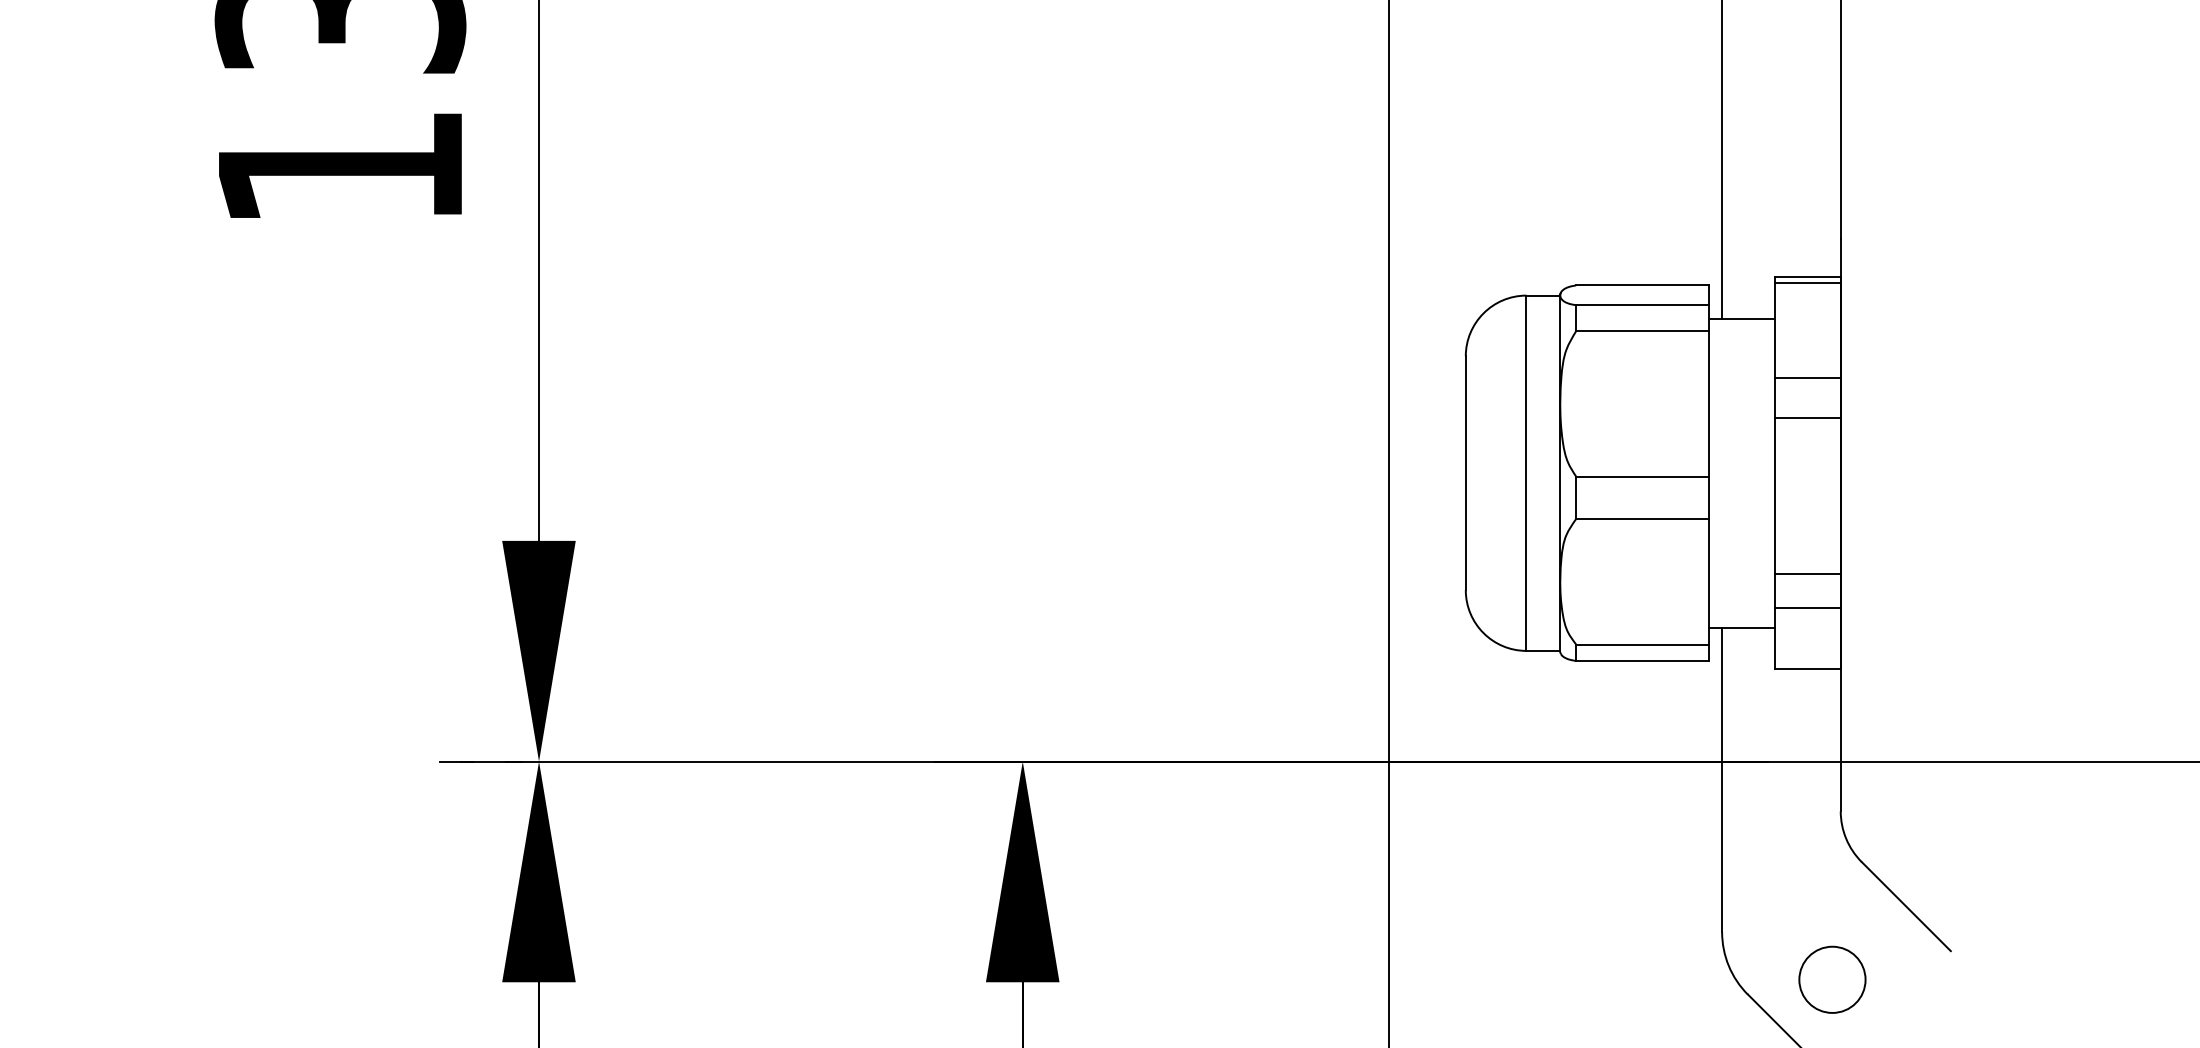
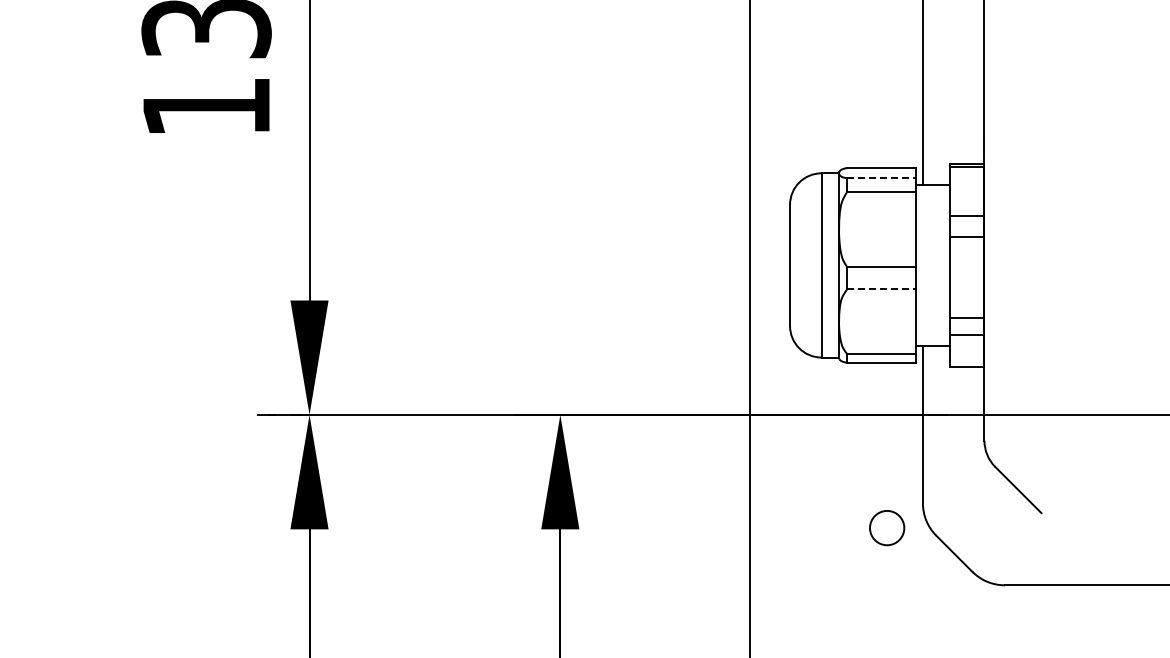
line: (1644, 305) -> (882, 178), solid -> dashed
line: (1644, 519) -> (882, 289), solid -> dashed
circle: (1833, 980) -> (887, 528), moved

